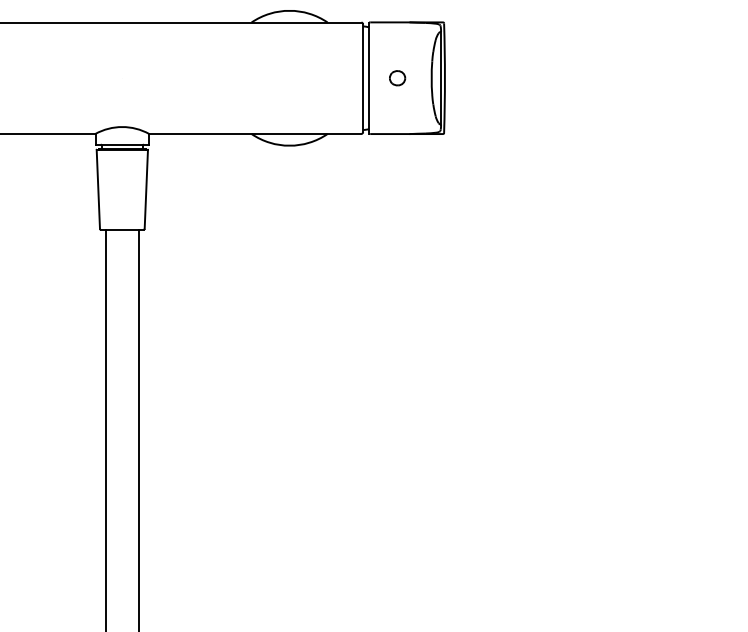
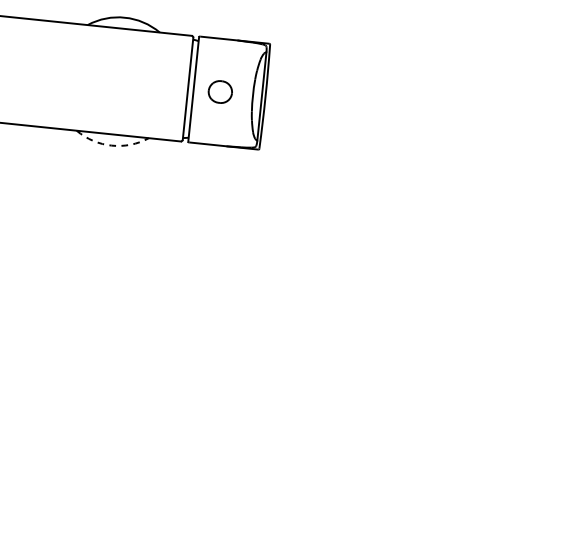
part: (397, 78) -> (220, 92), size x1.6
arc: (289, 145) -> (111, 145), solid -> dashed

